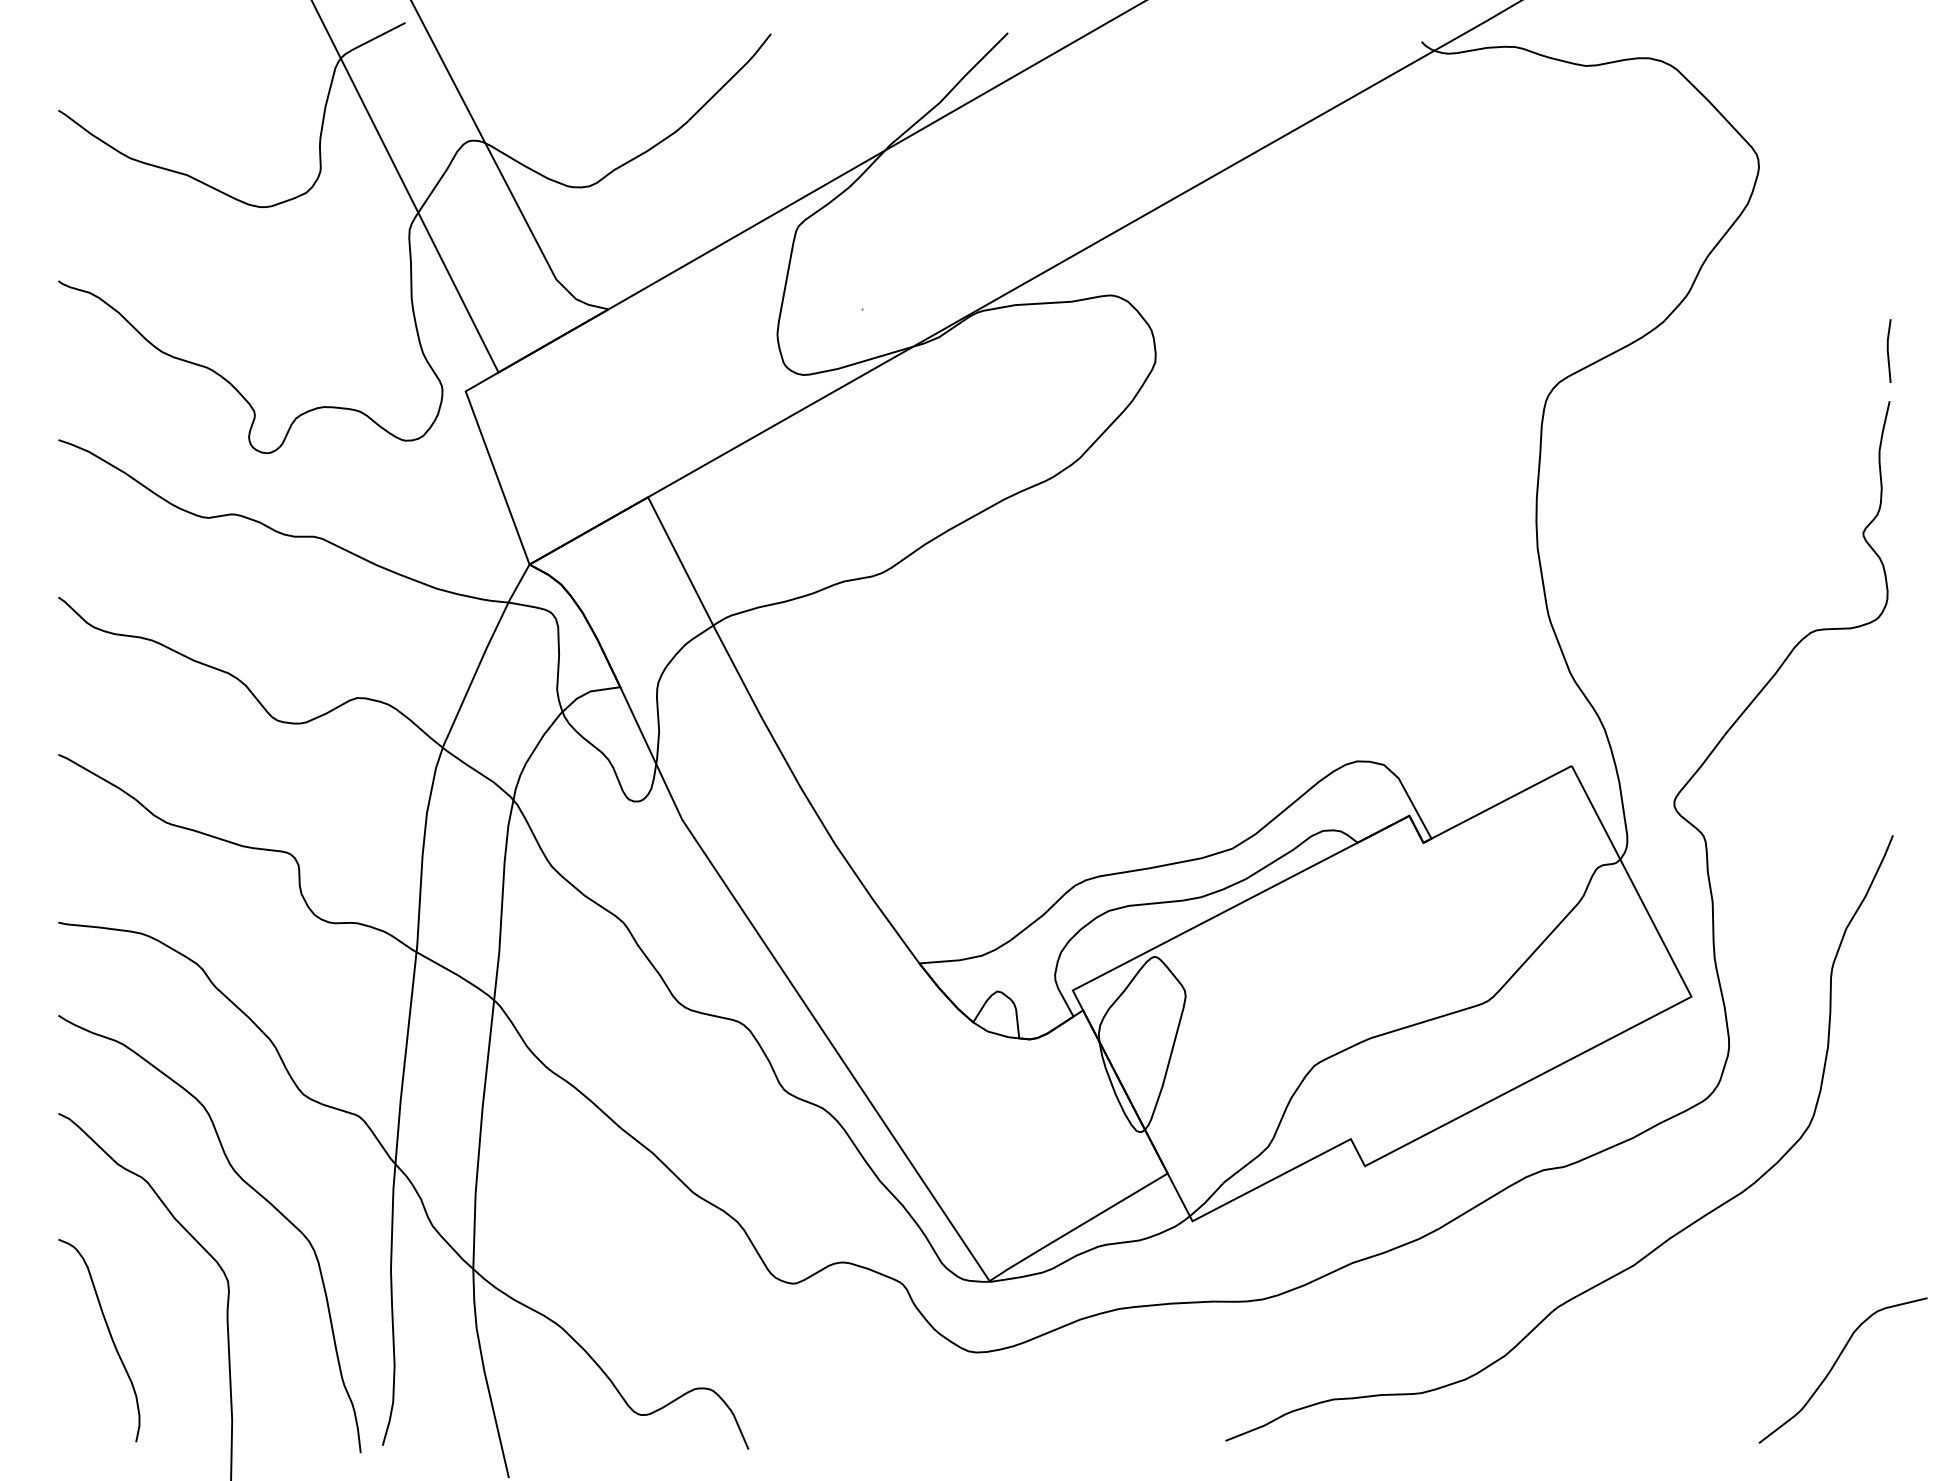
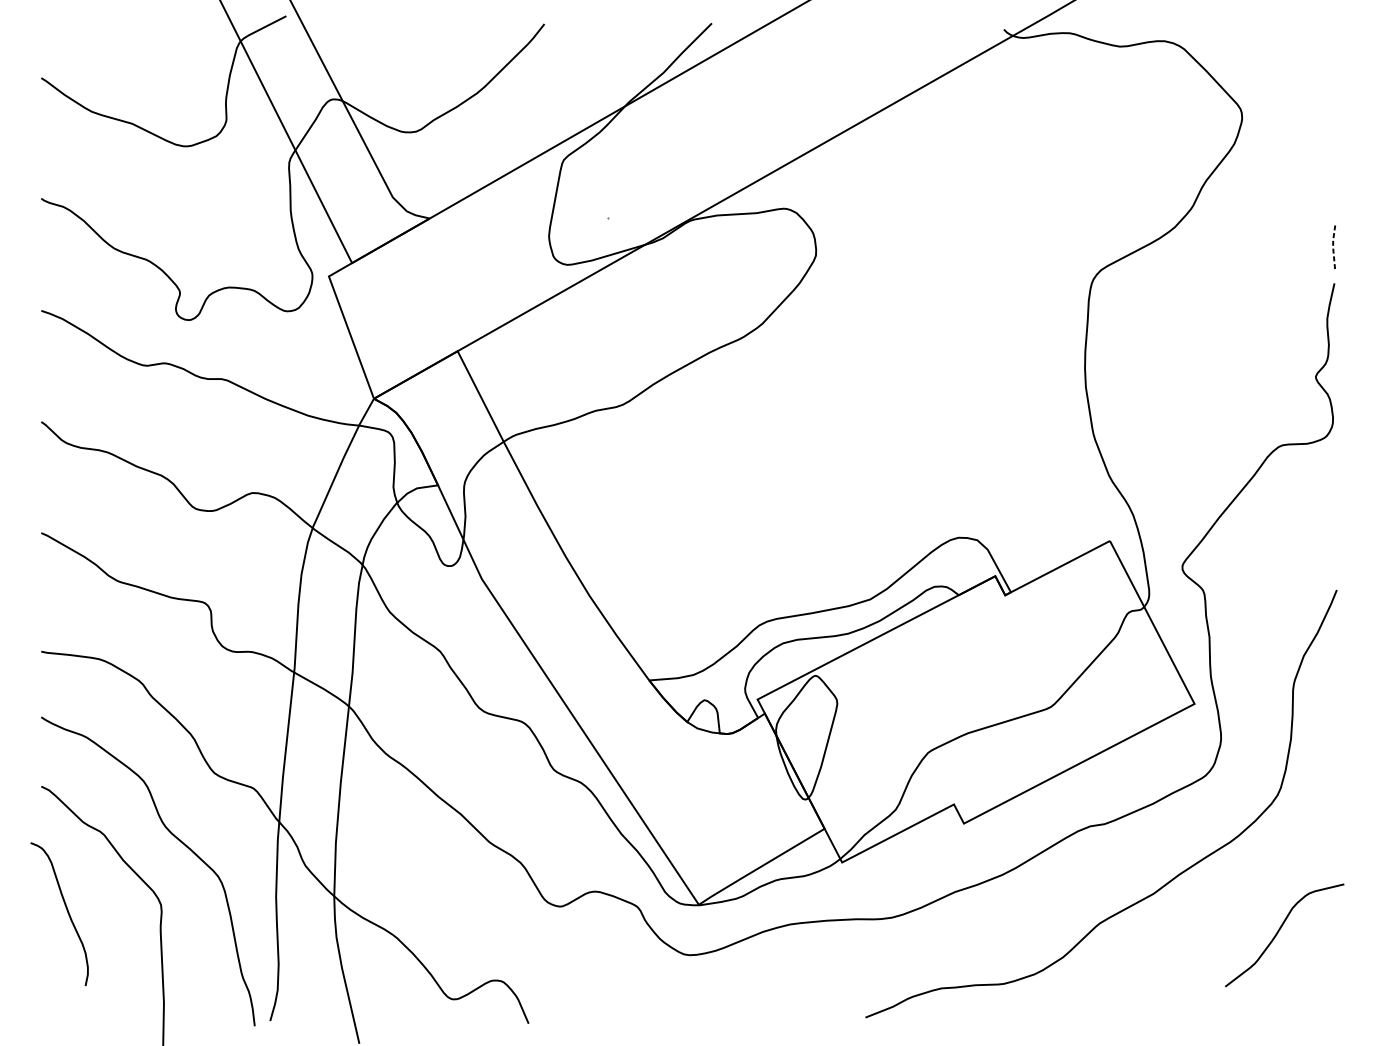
line: (1887, 350) -> (1332, 247), solid -> dashed
curve: (109, 1335) -> (66, 910), moved
curve: (1834, 1366) -> (1278, 932), moved

